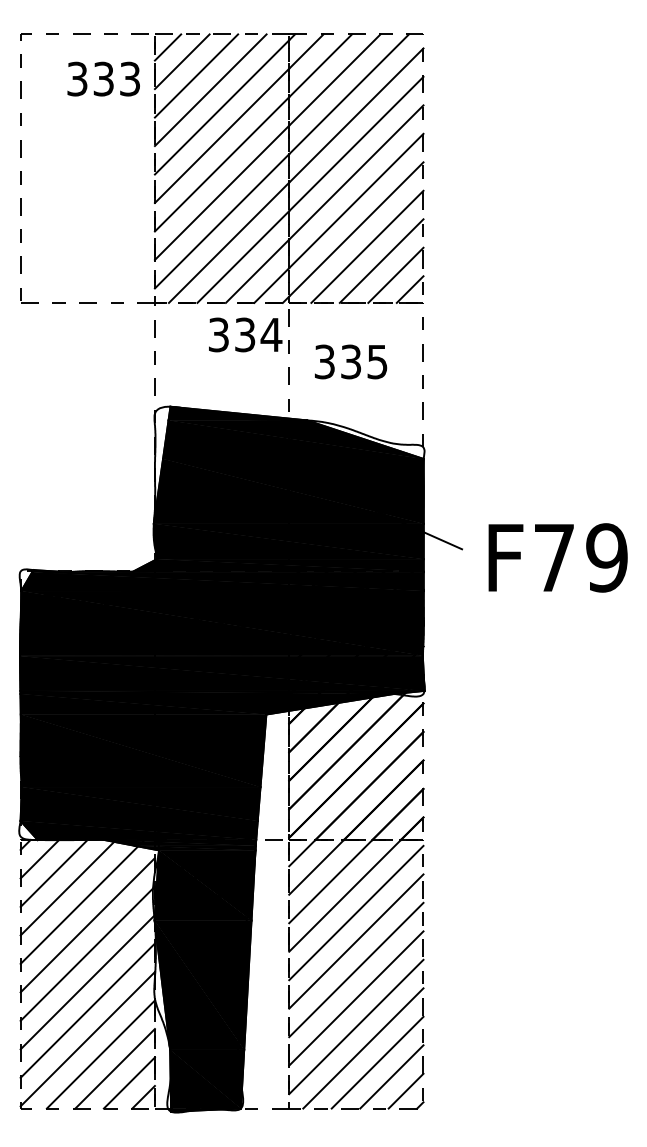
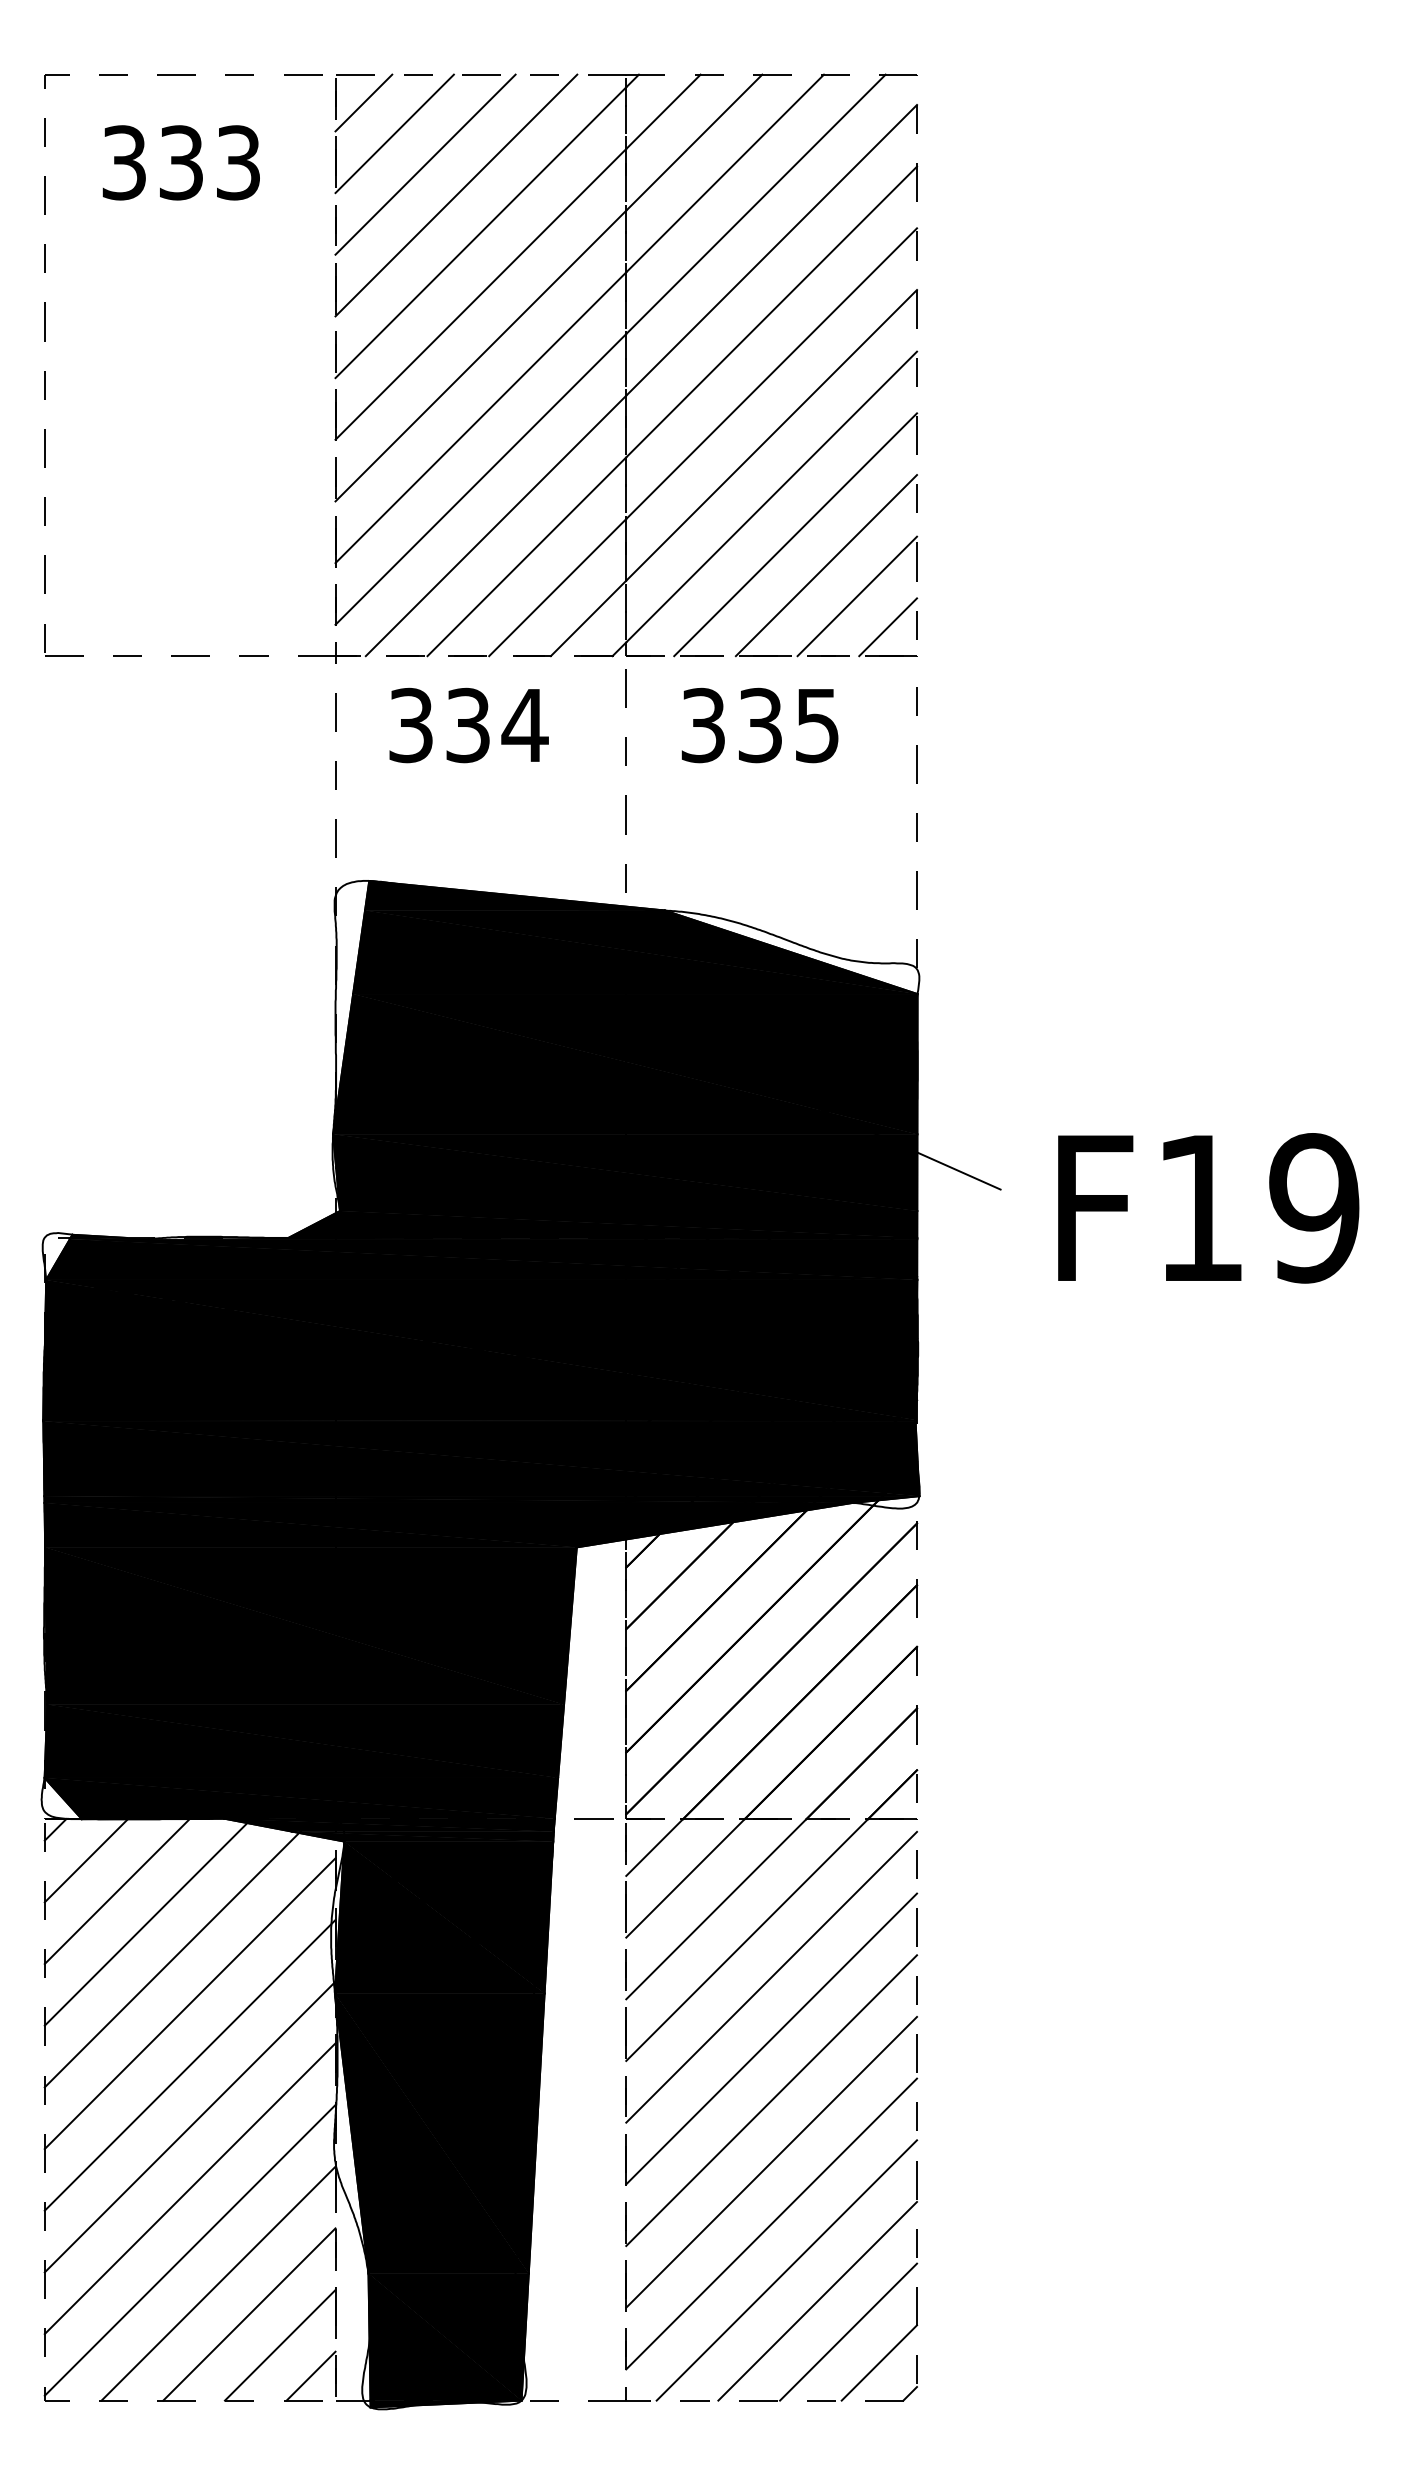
text: (103, 78) -> (180, 161), moved
text: (245, 334) -> (468, 724), moved
text: (351, 361) -> (761, 724), moved
text: (554, 557) -> (1200, 1207), F79 -> F19

